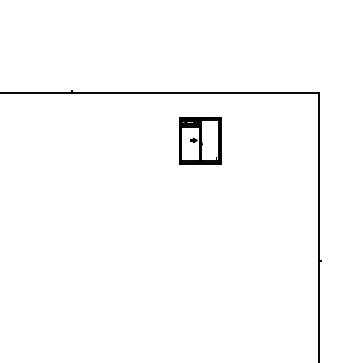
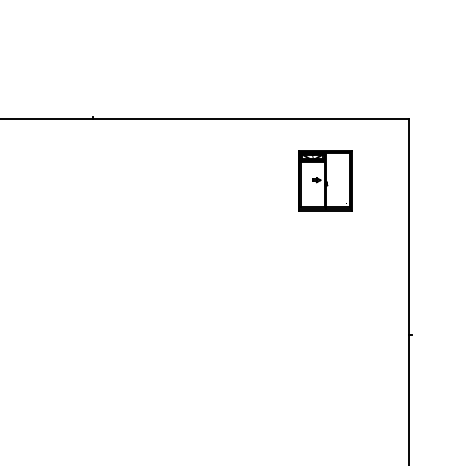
part: (200, 140) -> (325, 180), moved

